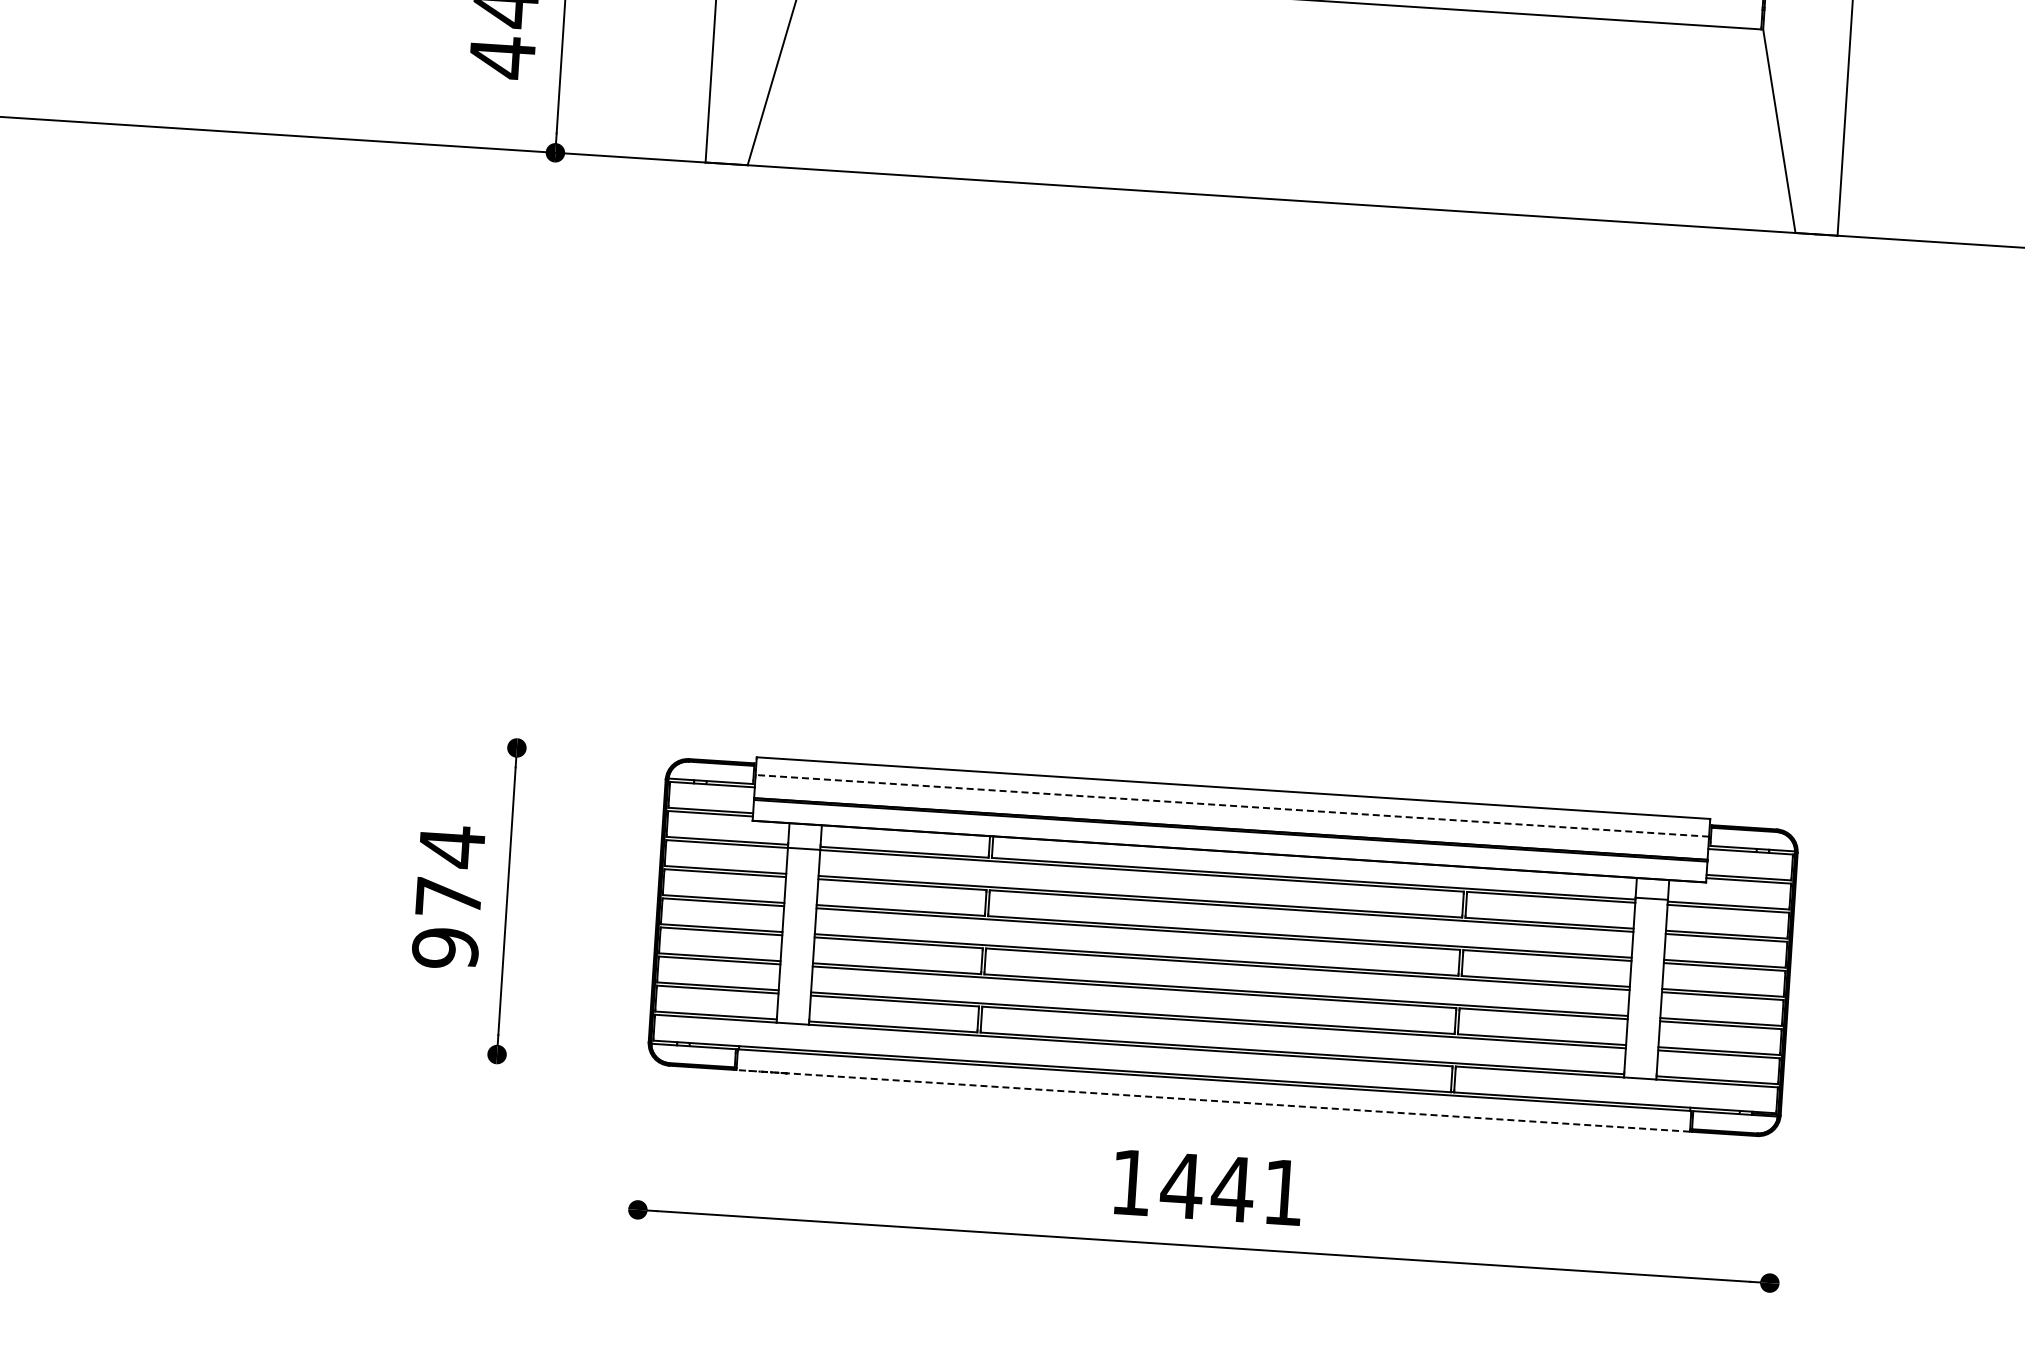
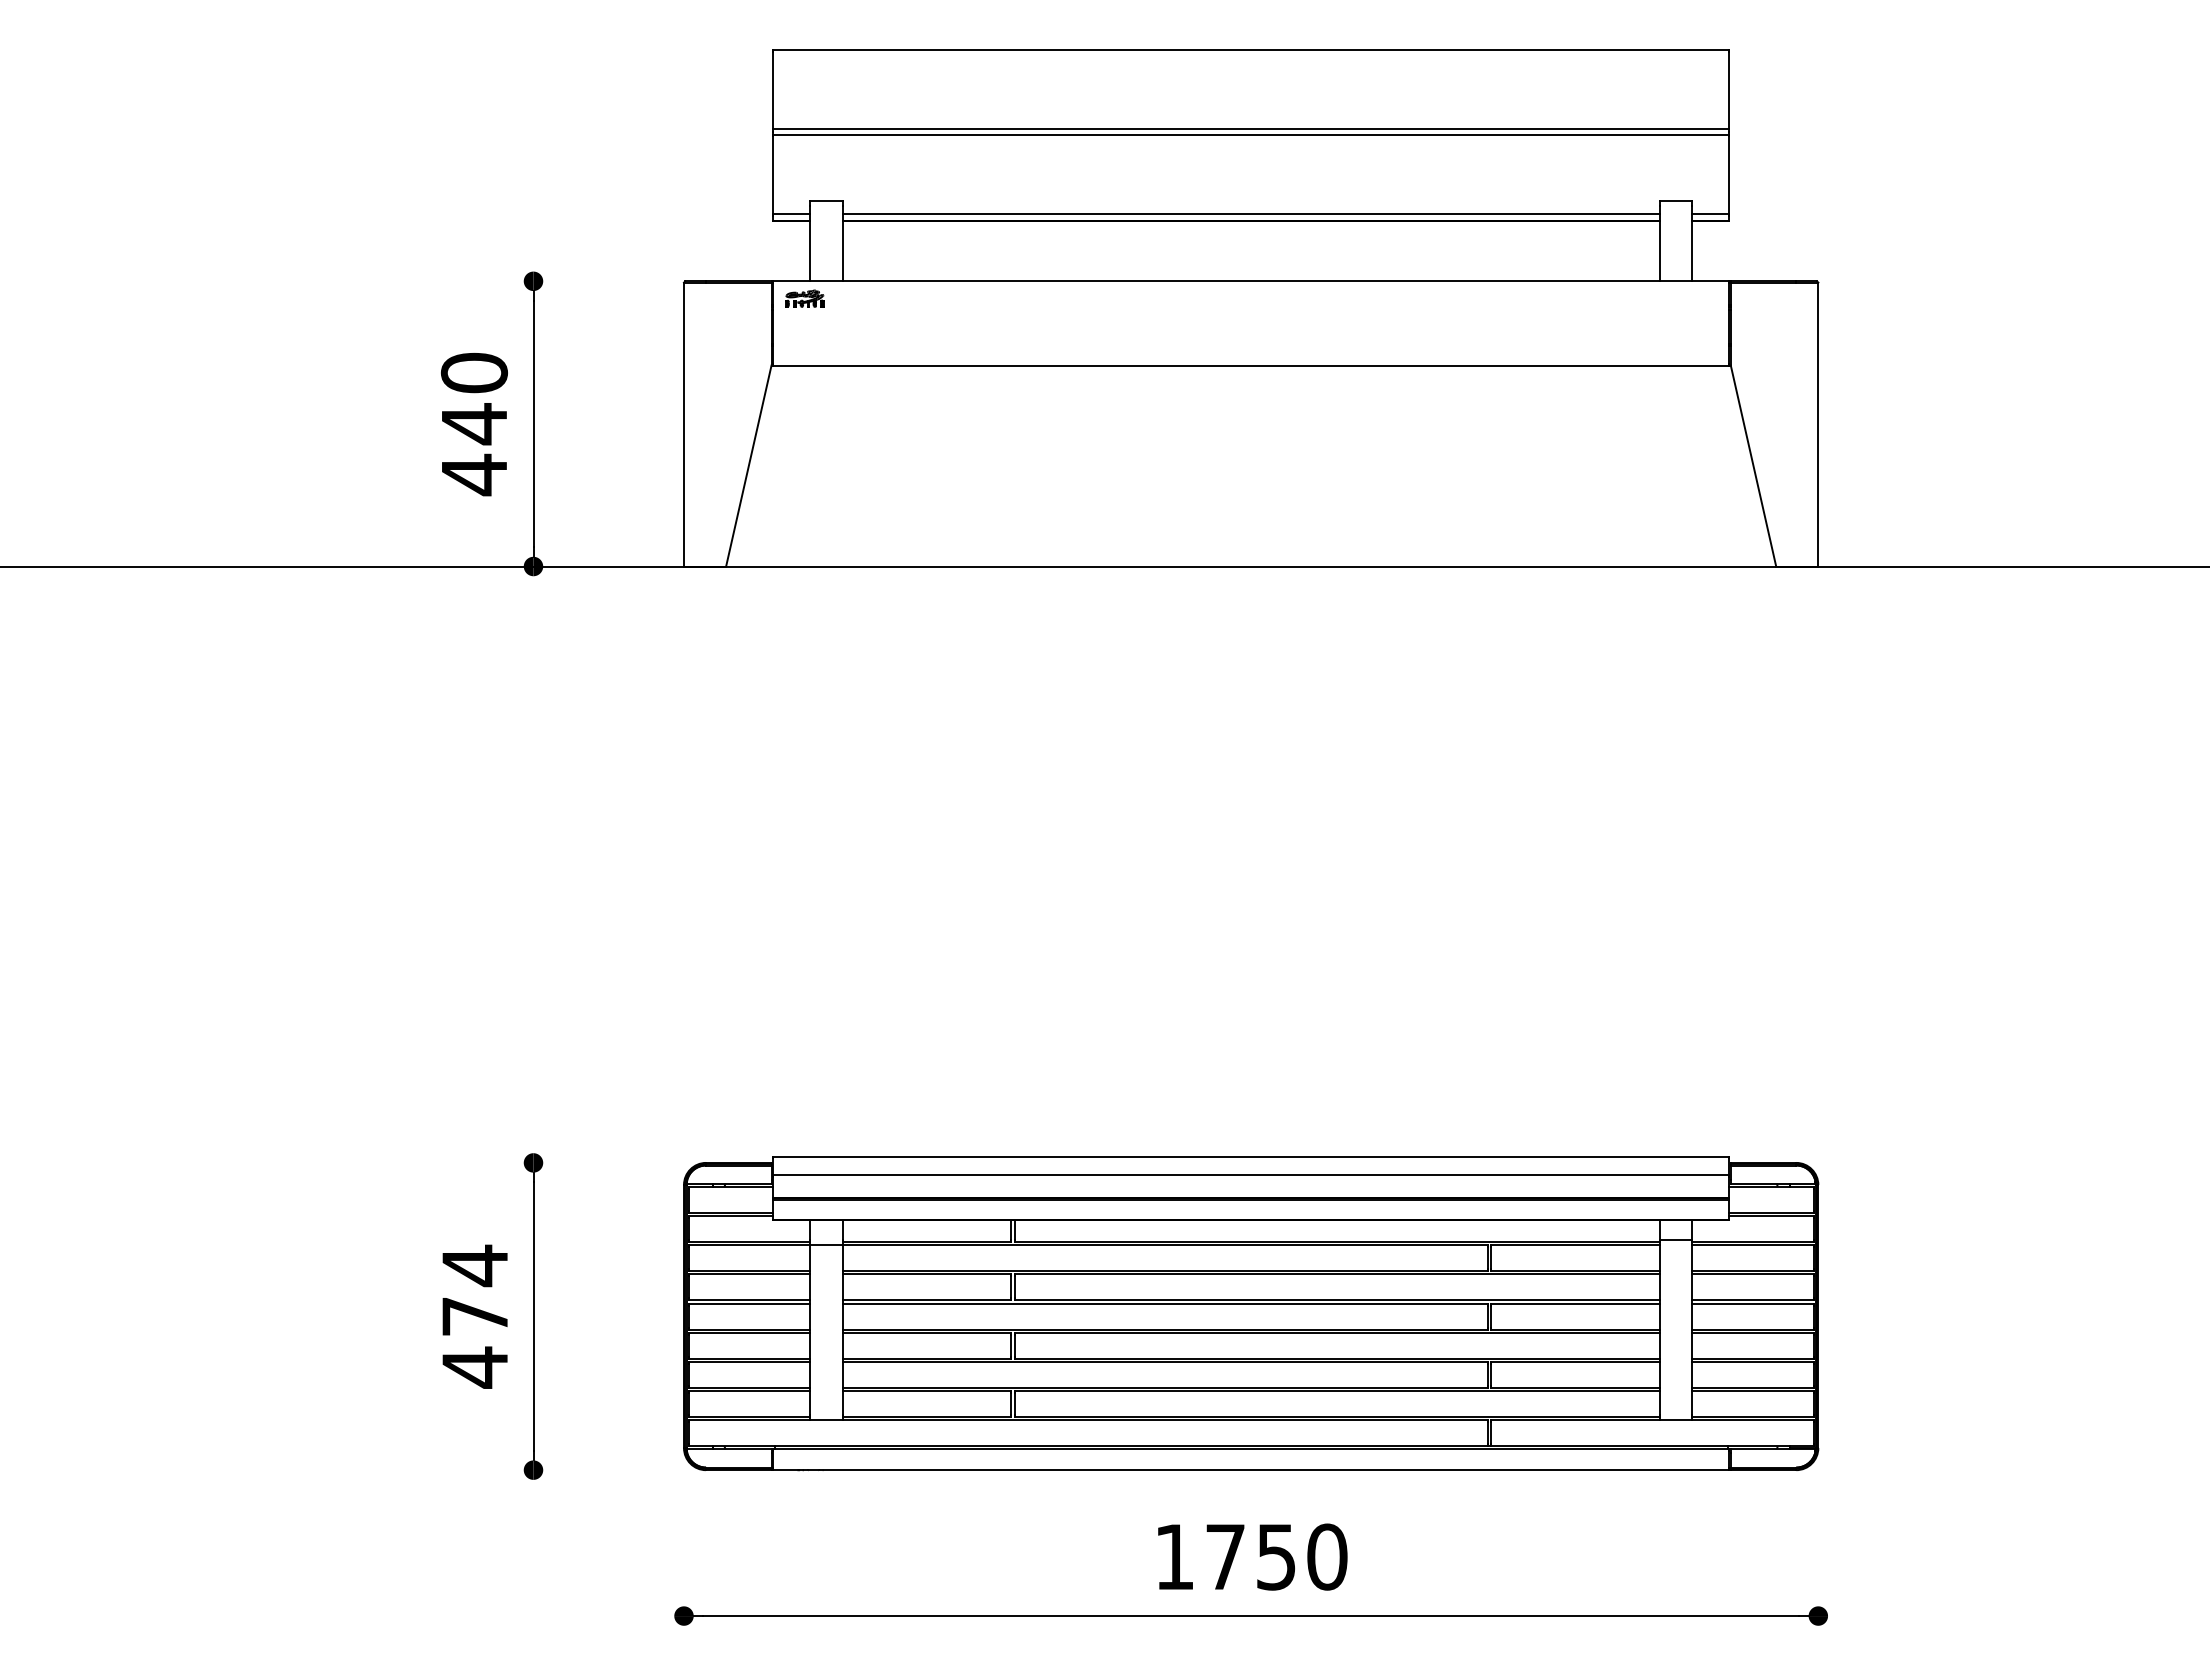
line: (1232, 805) -> (1251, 1174), dashed -> solid
text: (444, 948) -> (474, 1367), 974 -> 474
line: (1213, 1101) -> (1251, 1470), dashed -> solid
text: (1231, 1188) -> (1275, 1556), 1441 -> 1750

